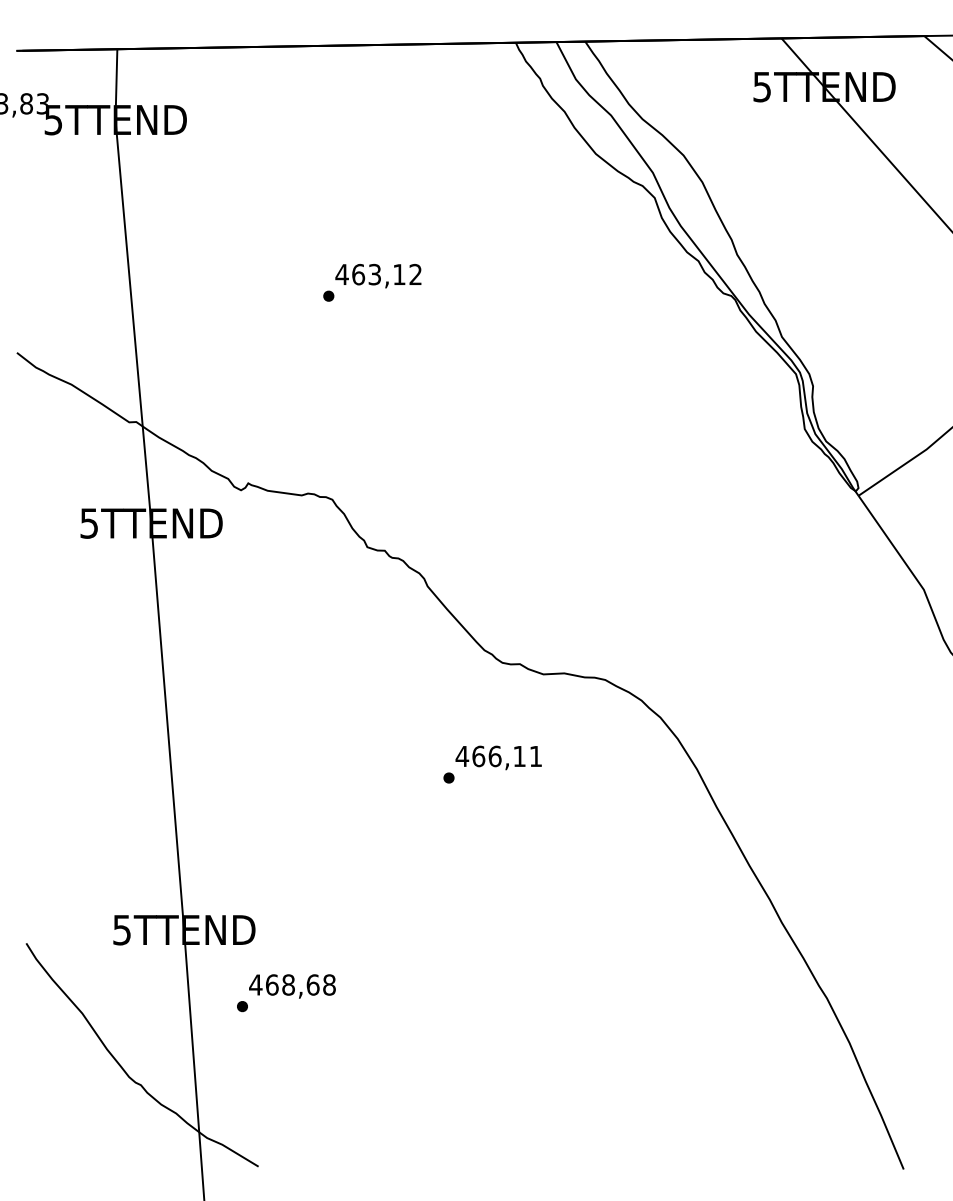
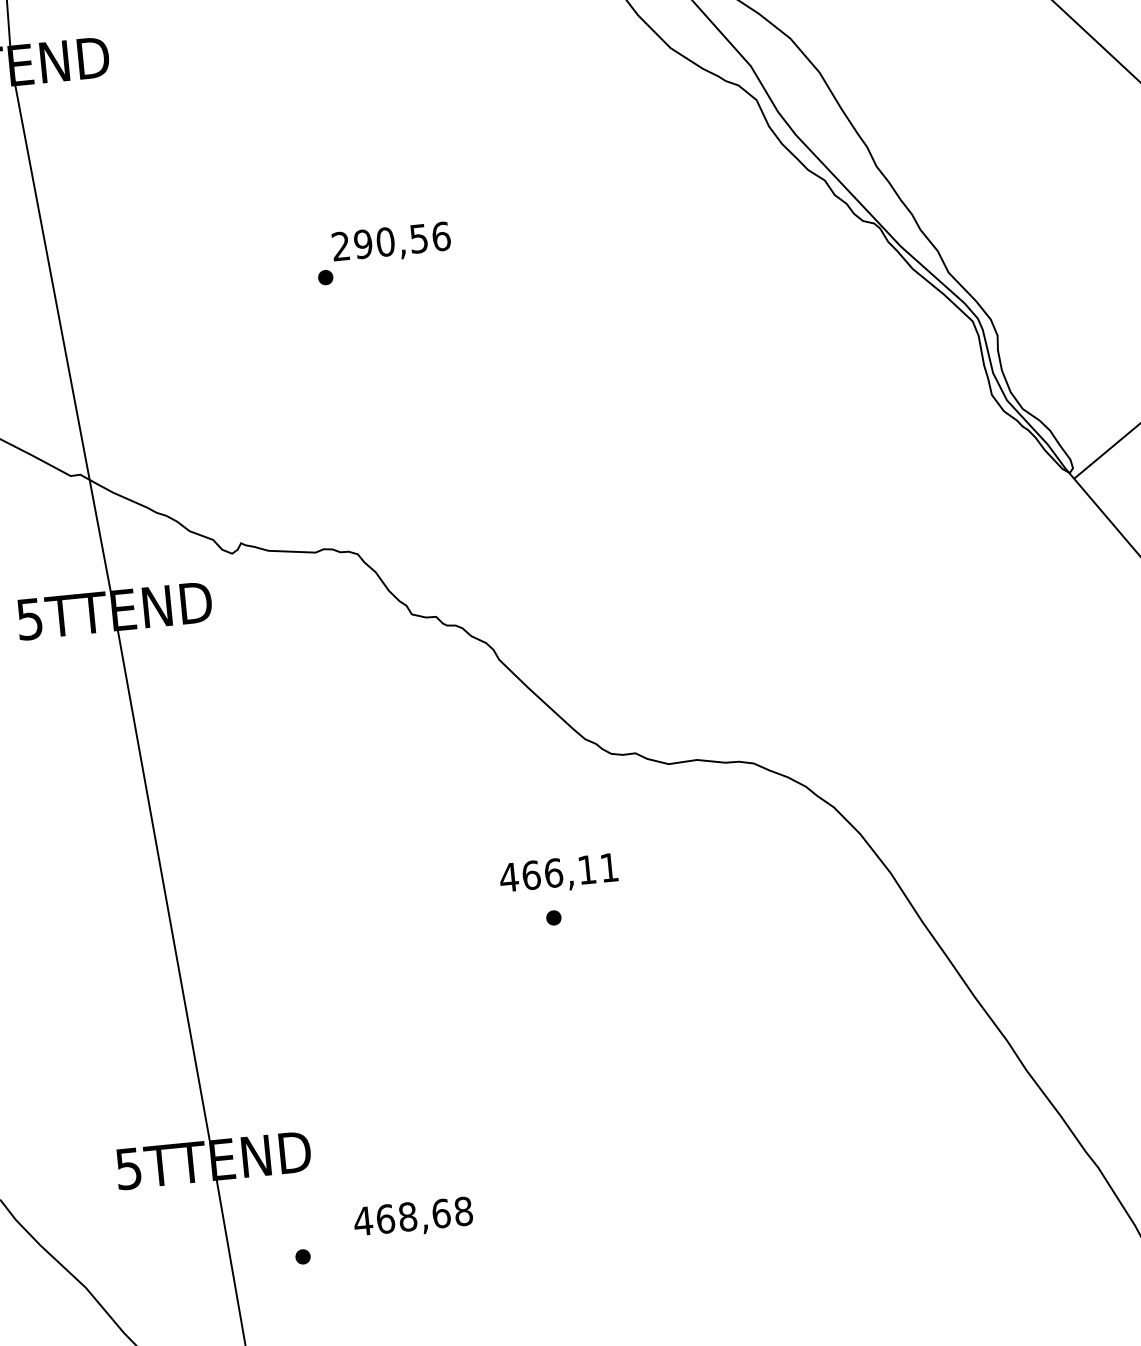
text: (378, 274) -> (390, 241), 463,12 -> 290,56
text: (498, 757) -> (558, 874), moved
text: (292, 986) -> (413, 1218), moved

